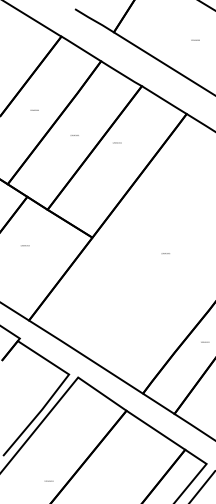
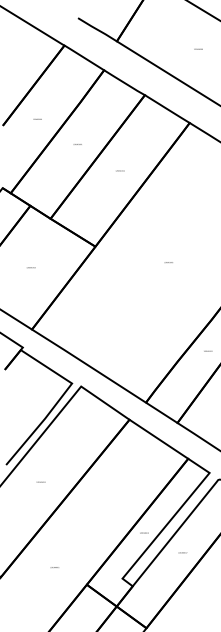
text: (117, 142) -> (120, 170), moved
text: (25, 245) -> (31, 267), moved
text: (48, 480) -> (40, 481), moved

